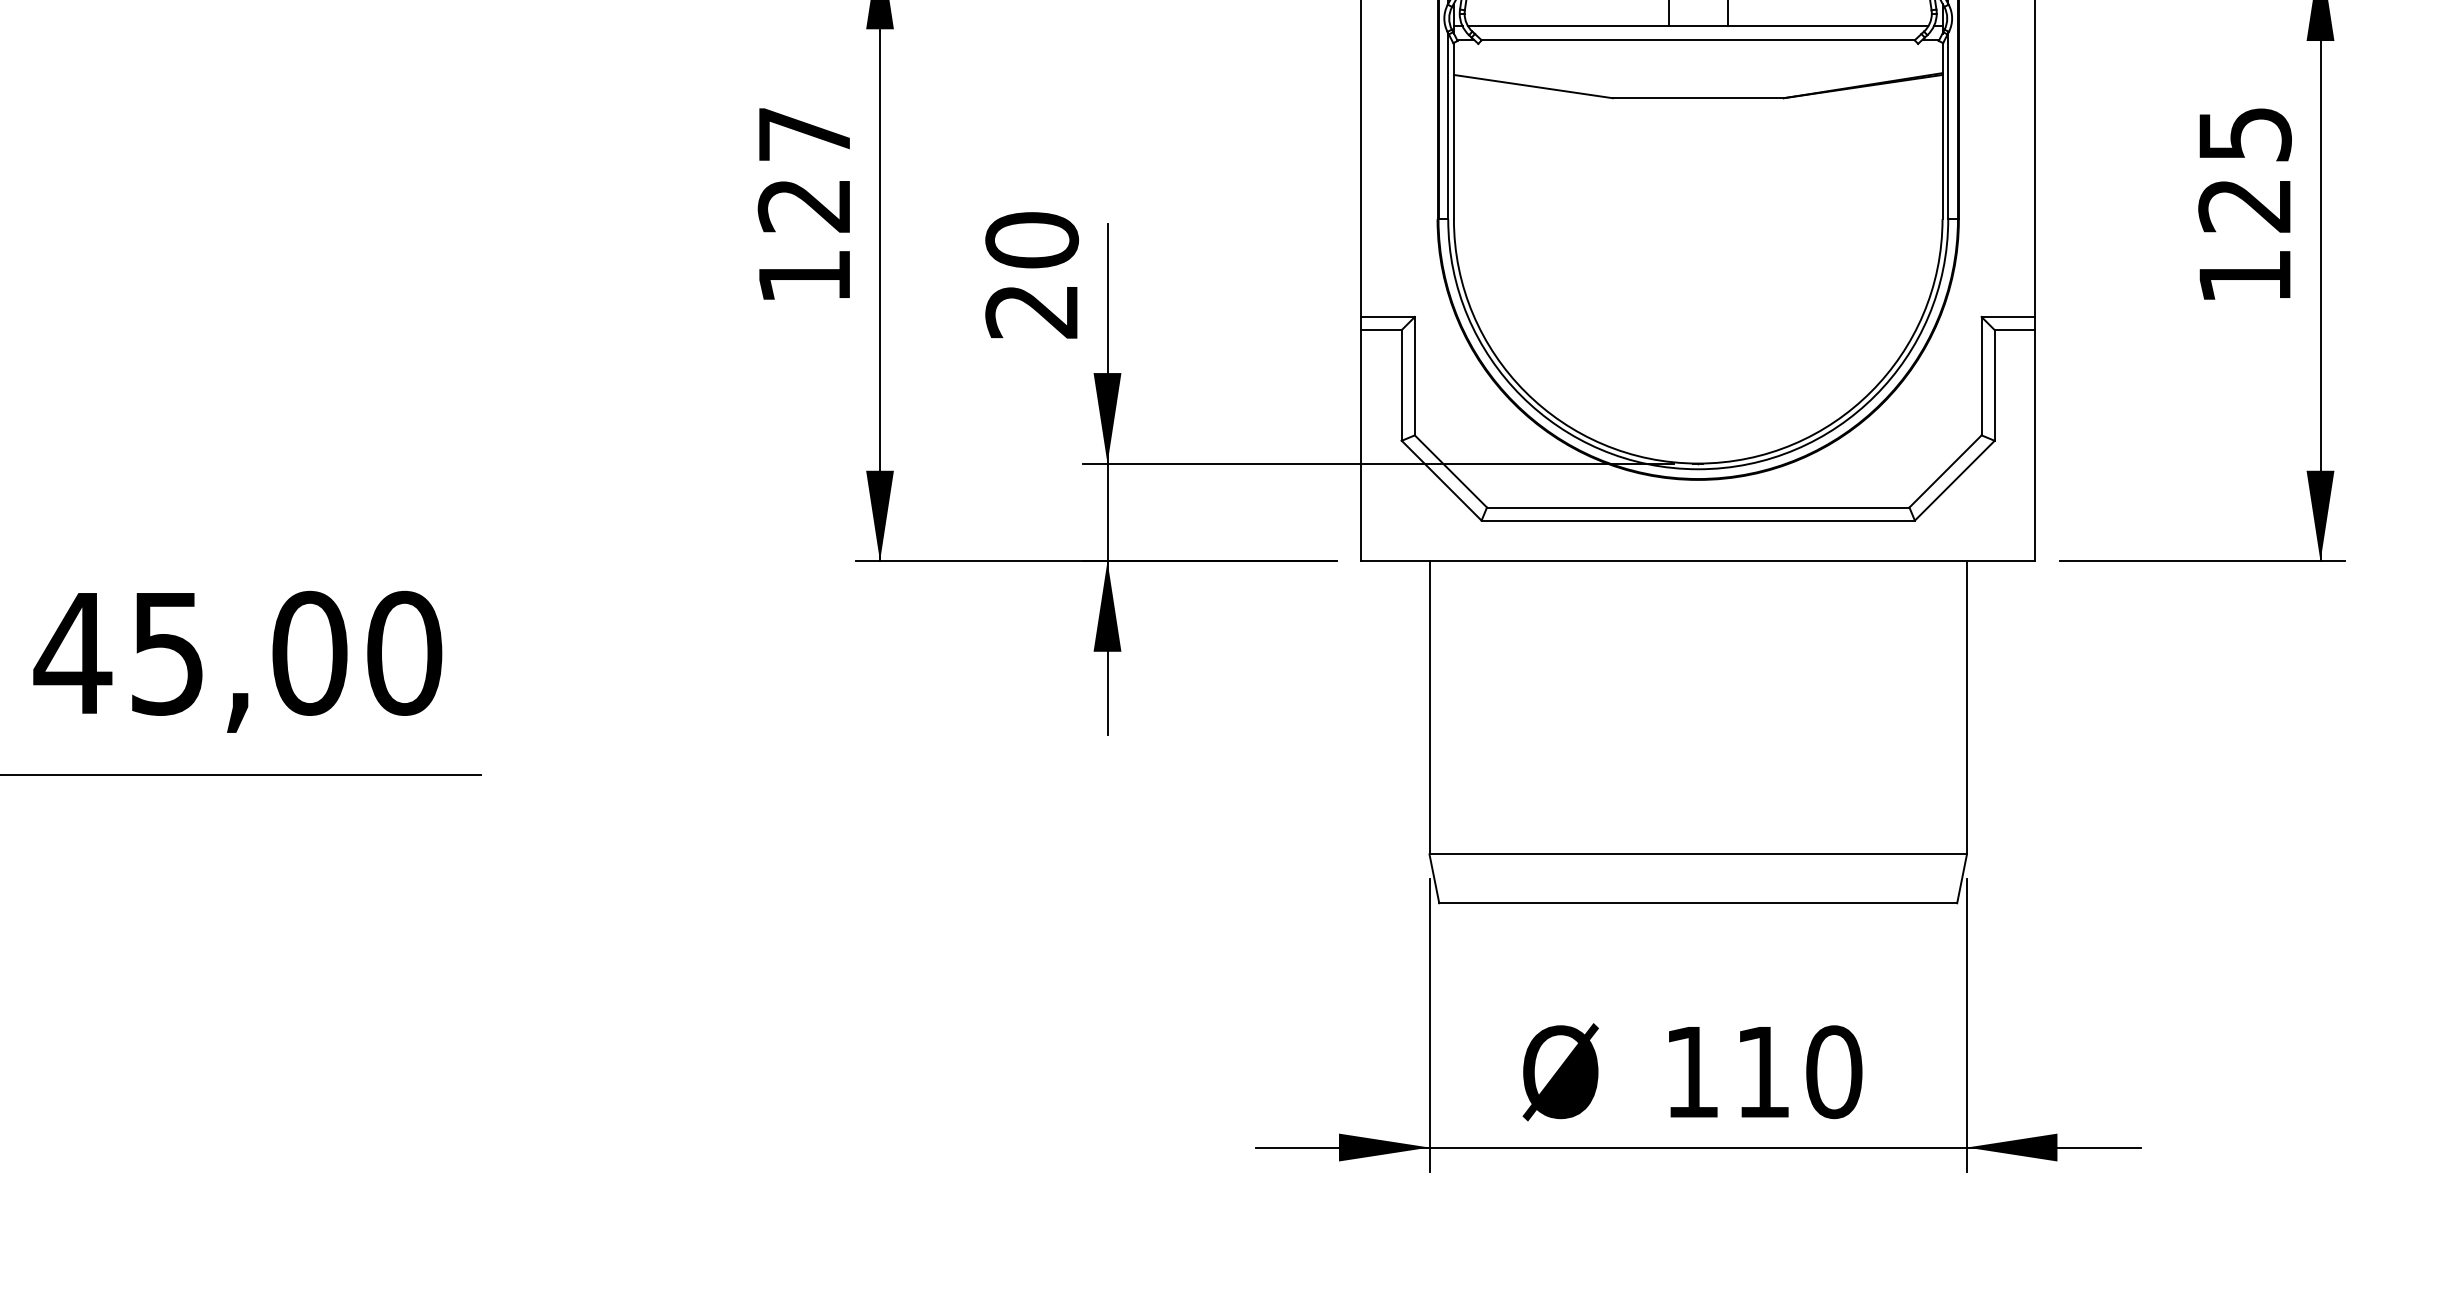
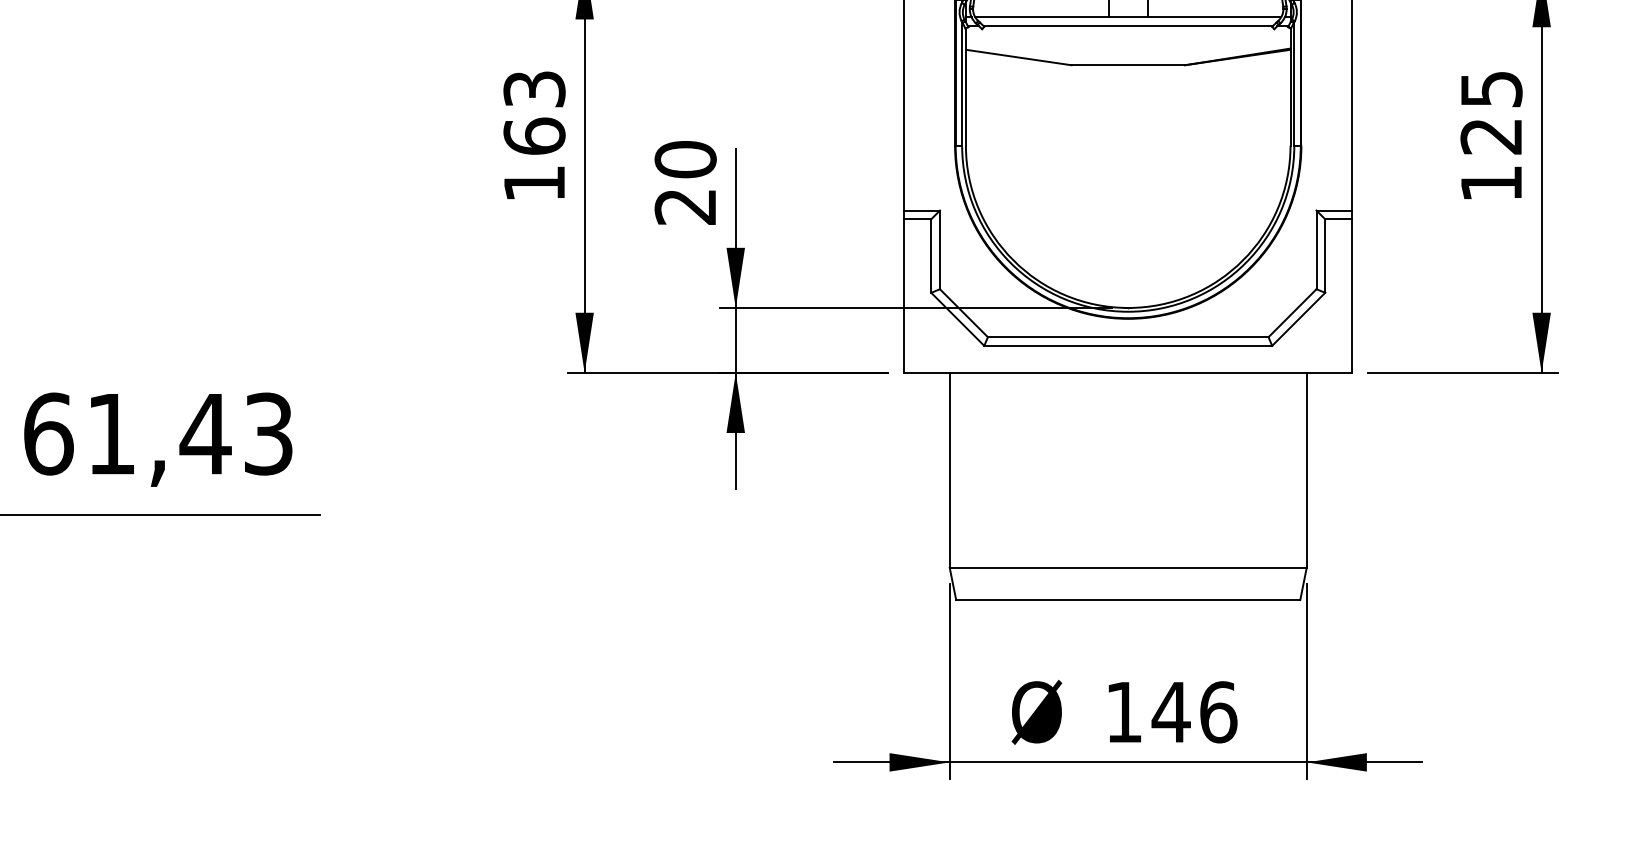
text: (804, 169) -> (534, 112), 127 -> 163
text: (237, 652) -> (157, 433), 45,00 -> 61,43
text: (1797, 1072) -> (1194, 712), 110 -> 146

